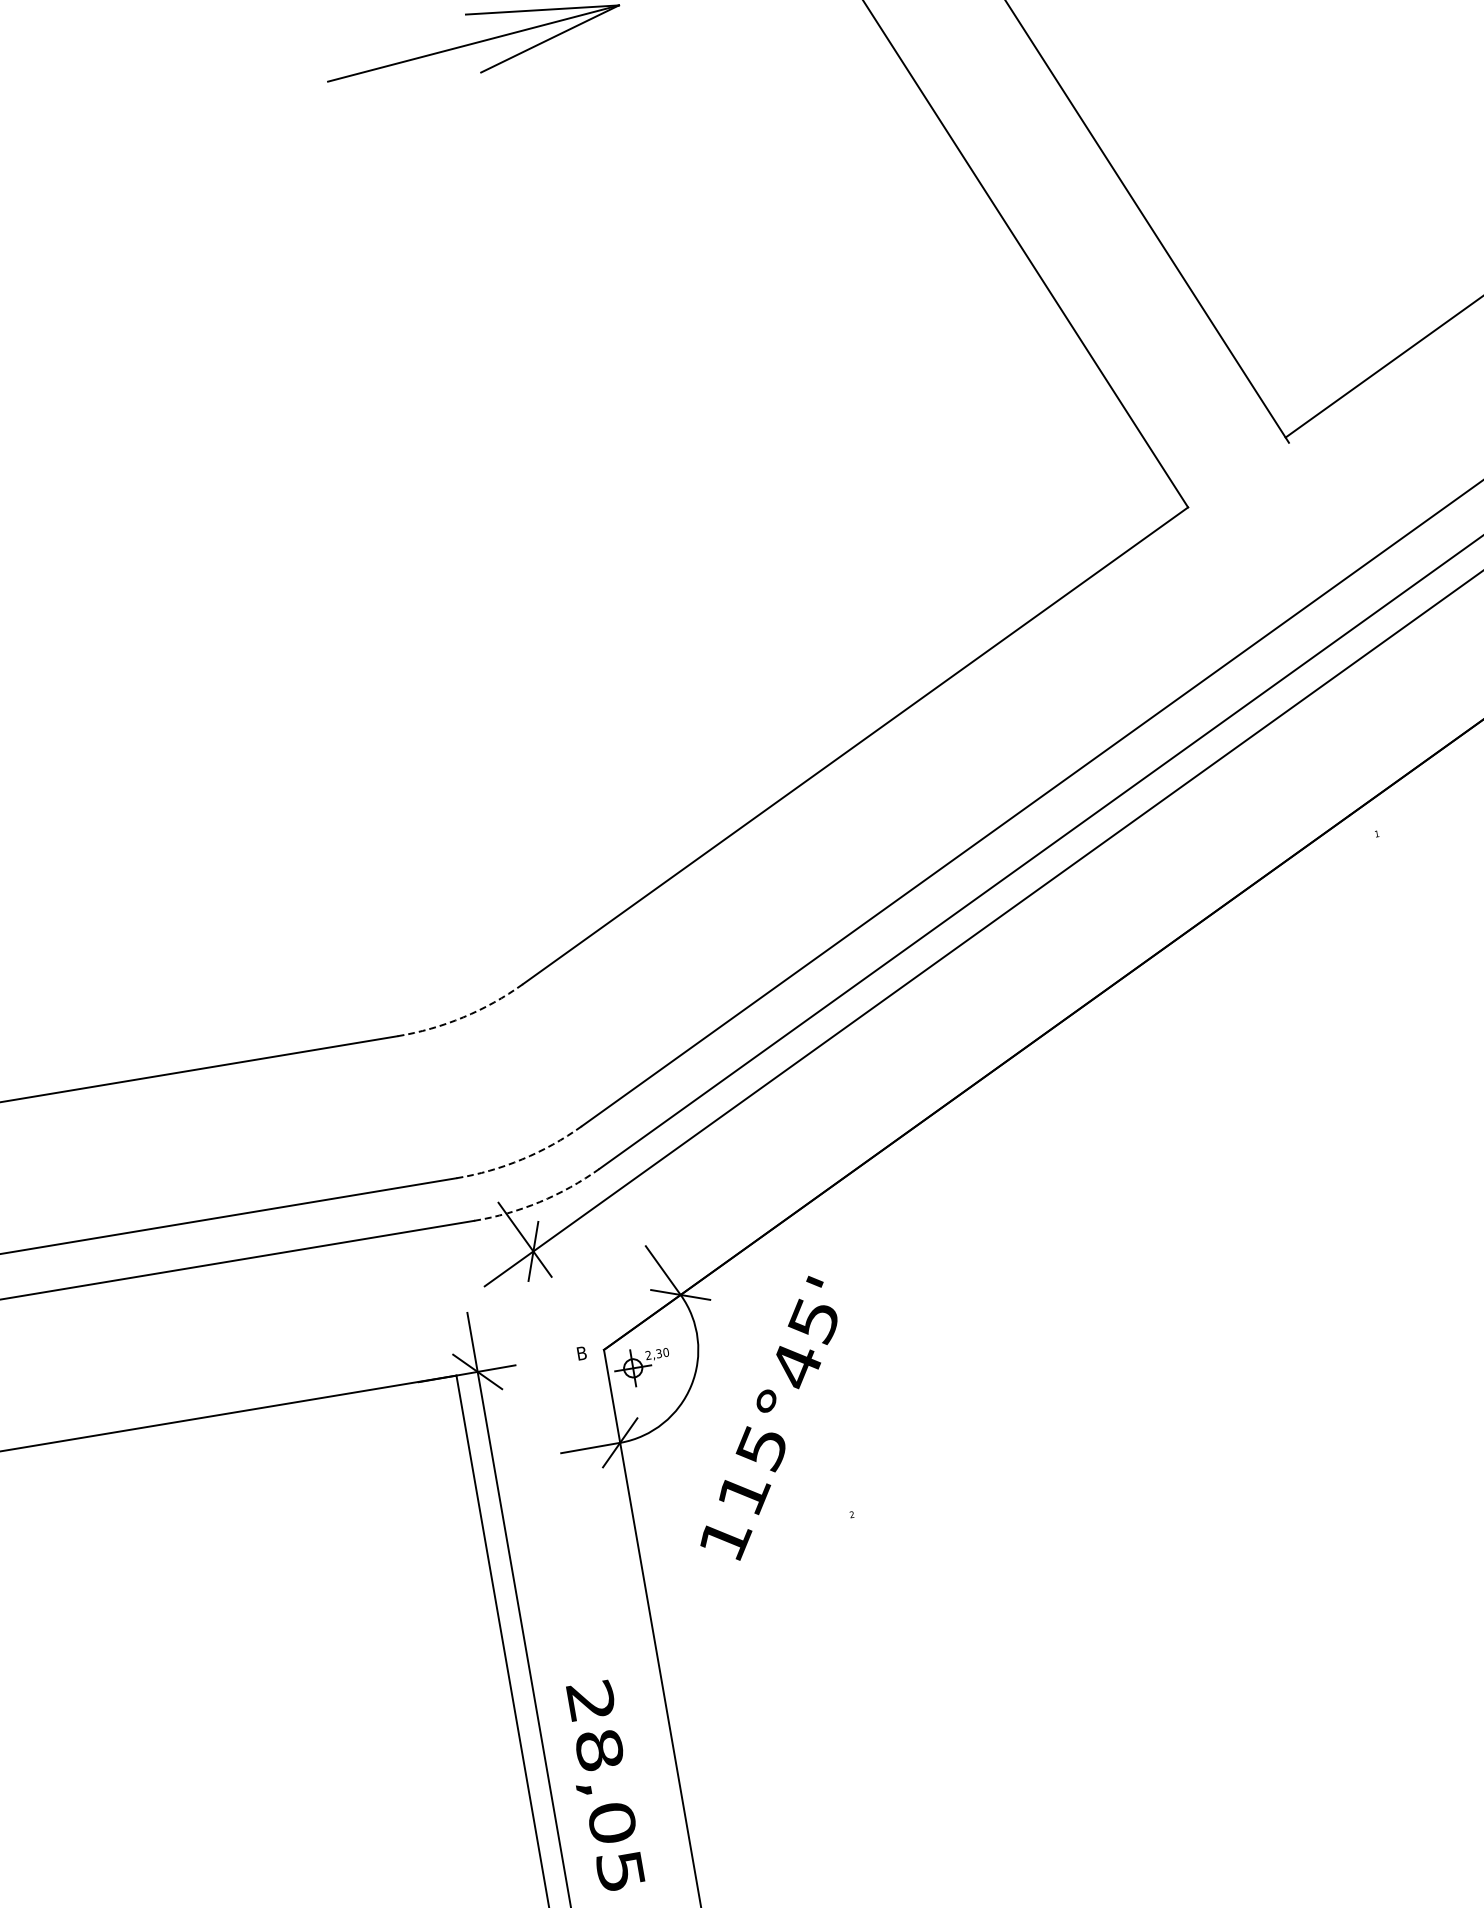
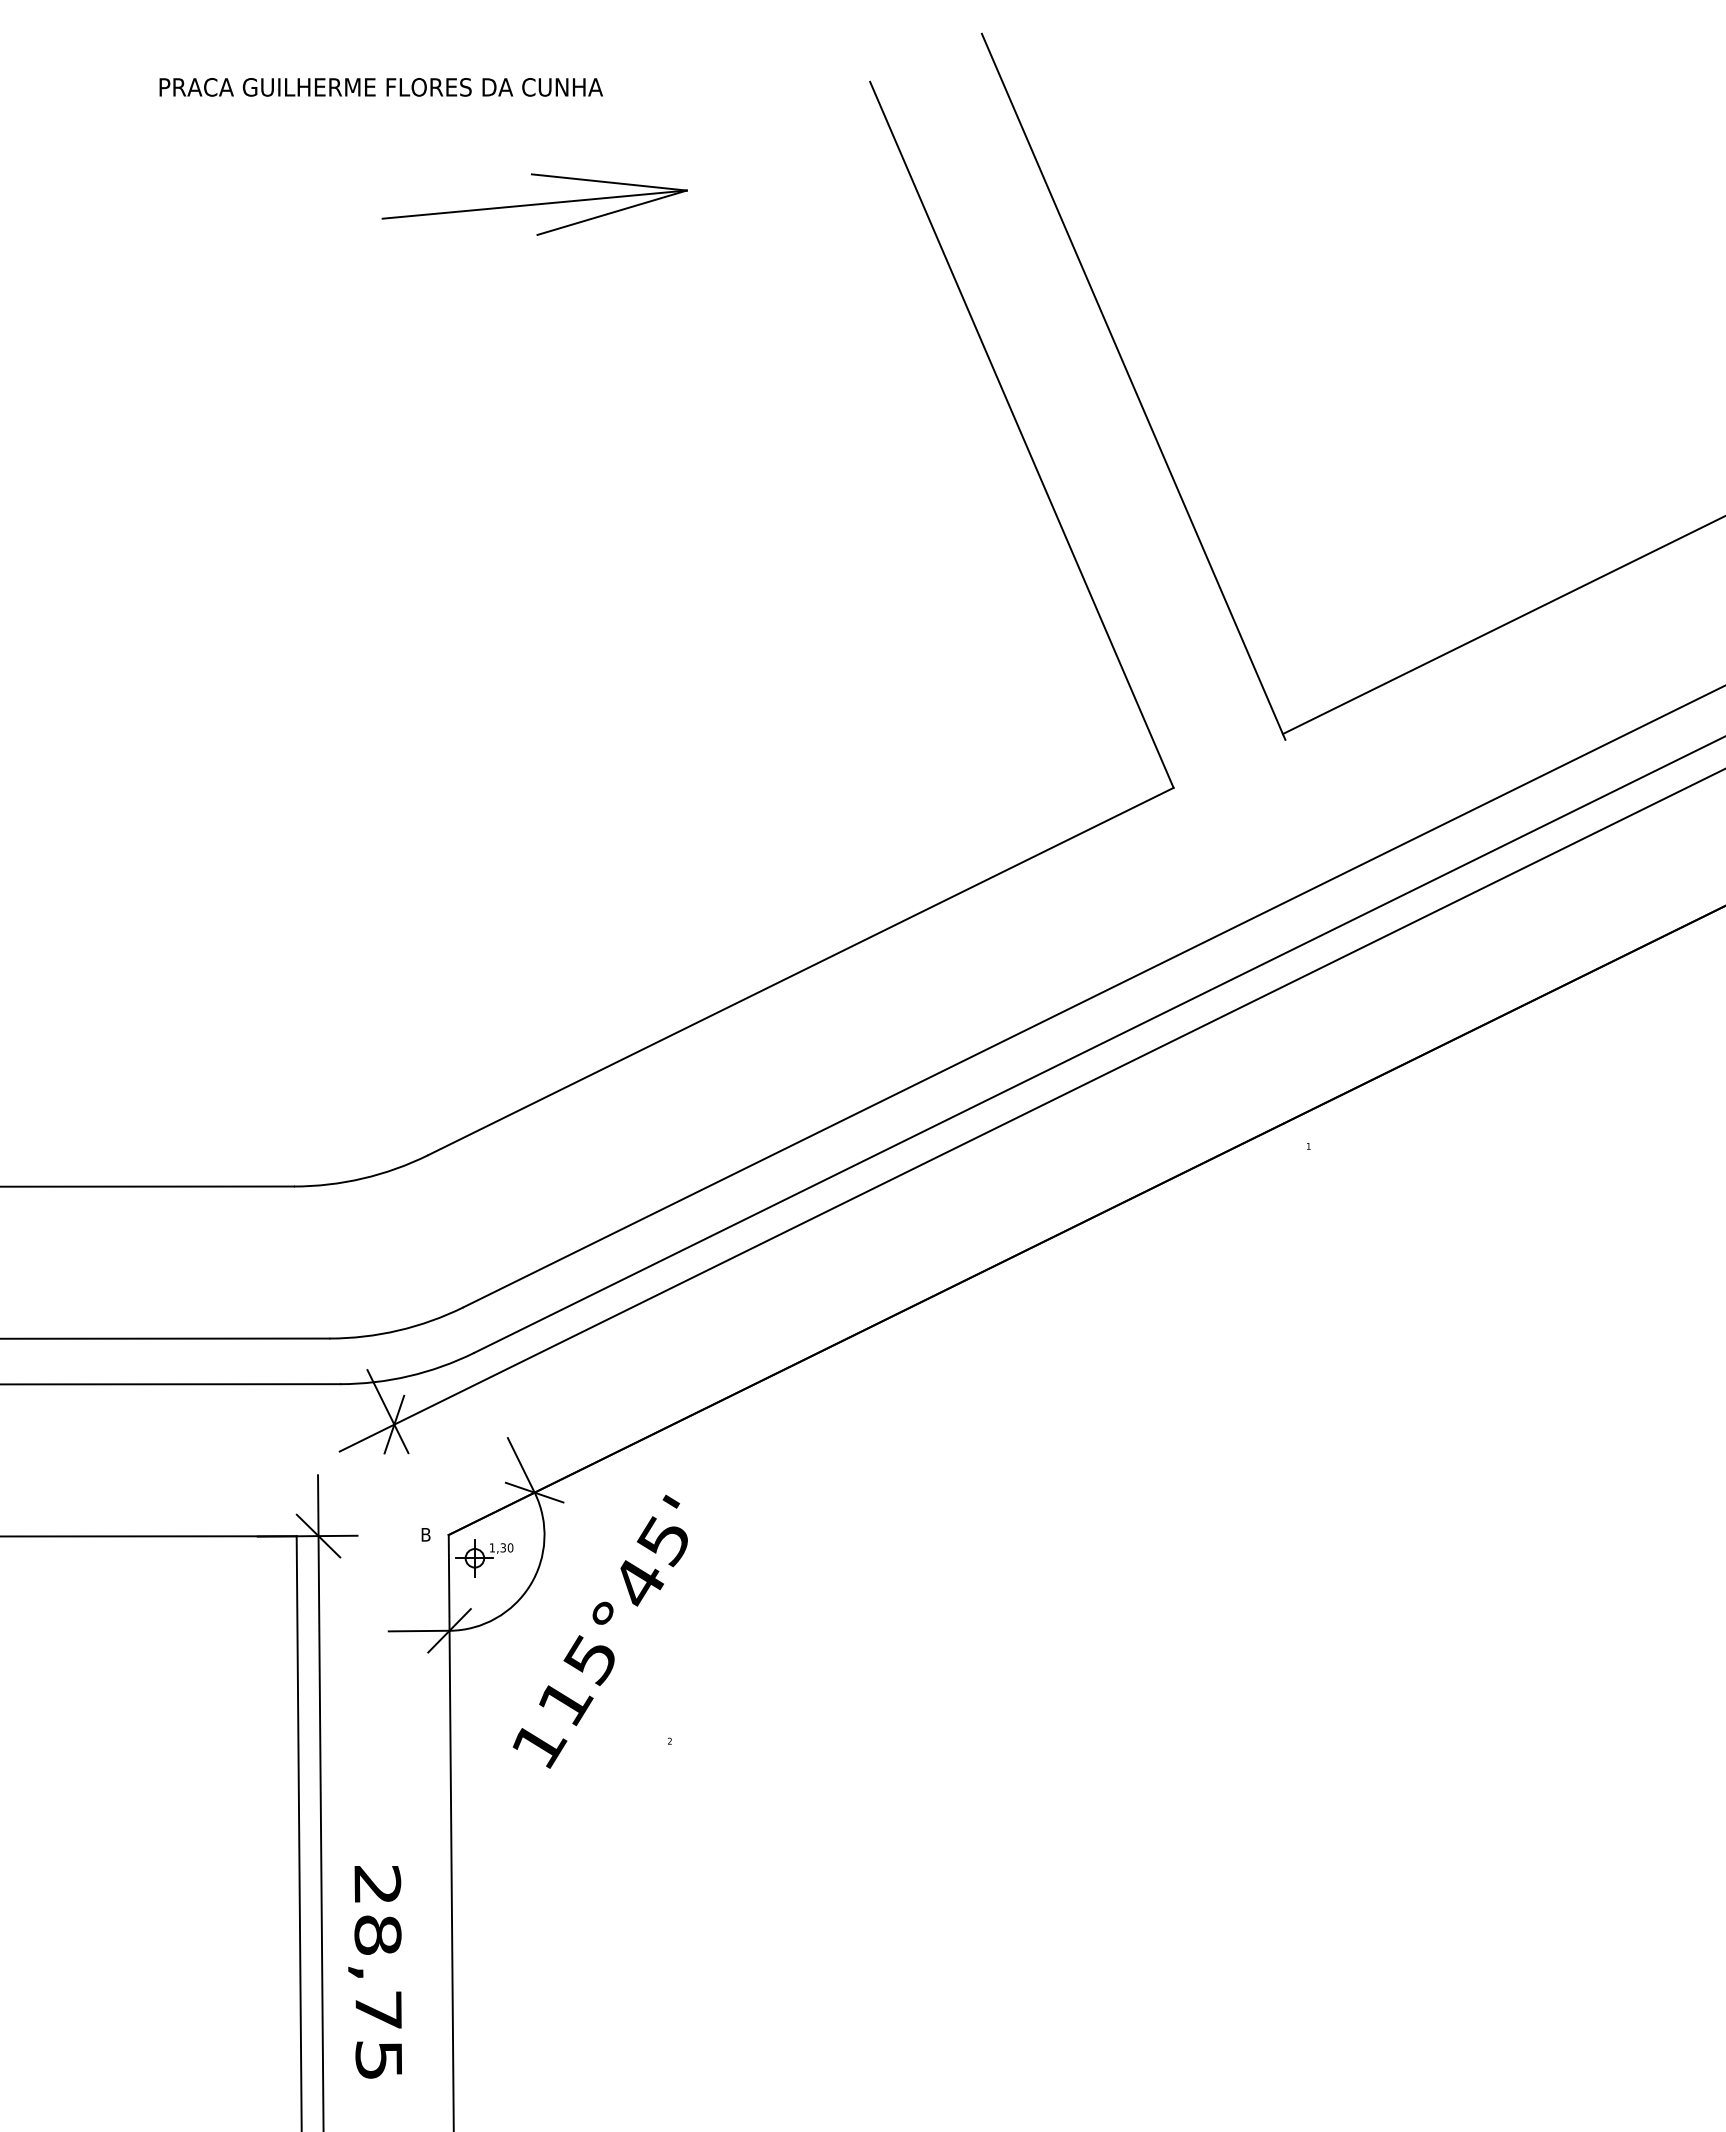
arc: (462, 1017) -> (362, 1178), dashed -> solid
arc: (522, 1159) -> (398, 1330), dashed -> solid
arc: (540, 1202) -> (409, 1376), dashed -> solid
text: (647, 1355) -> (491, 1547), 2,30 -> 1,30
text: (612, 1823) -> (378, 2010), 28,05 -> 28,75

